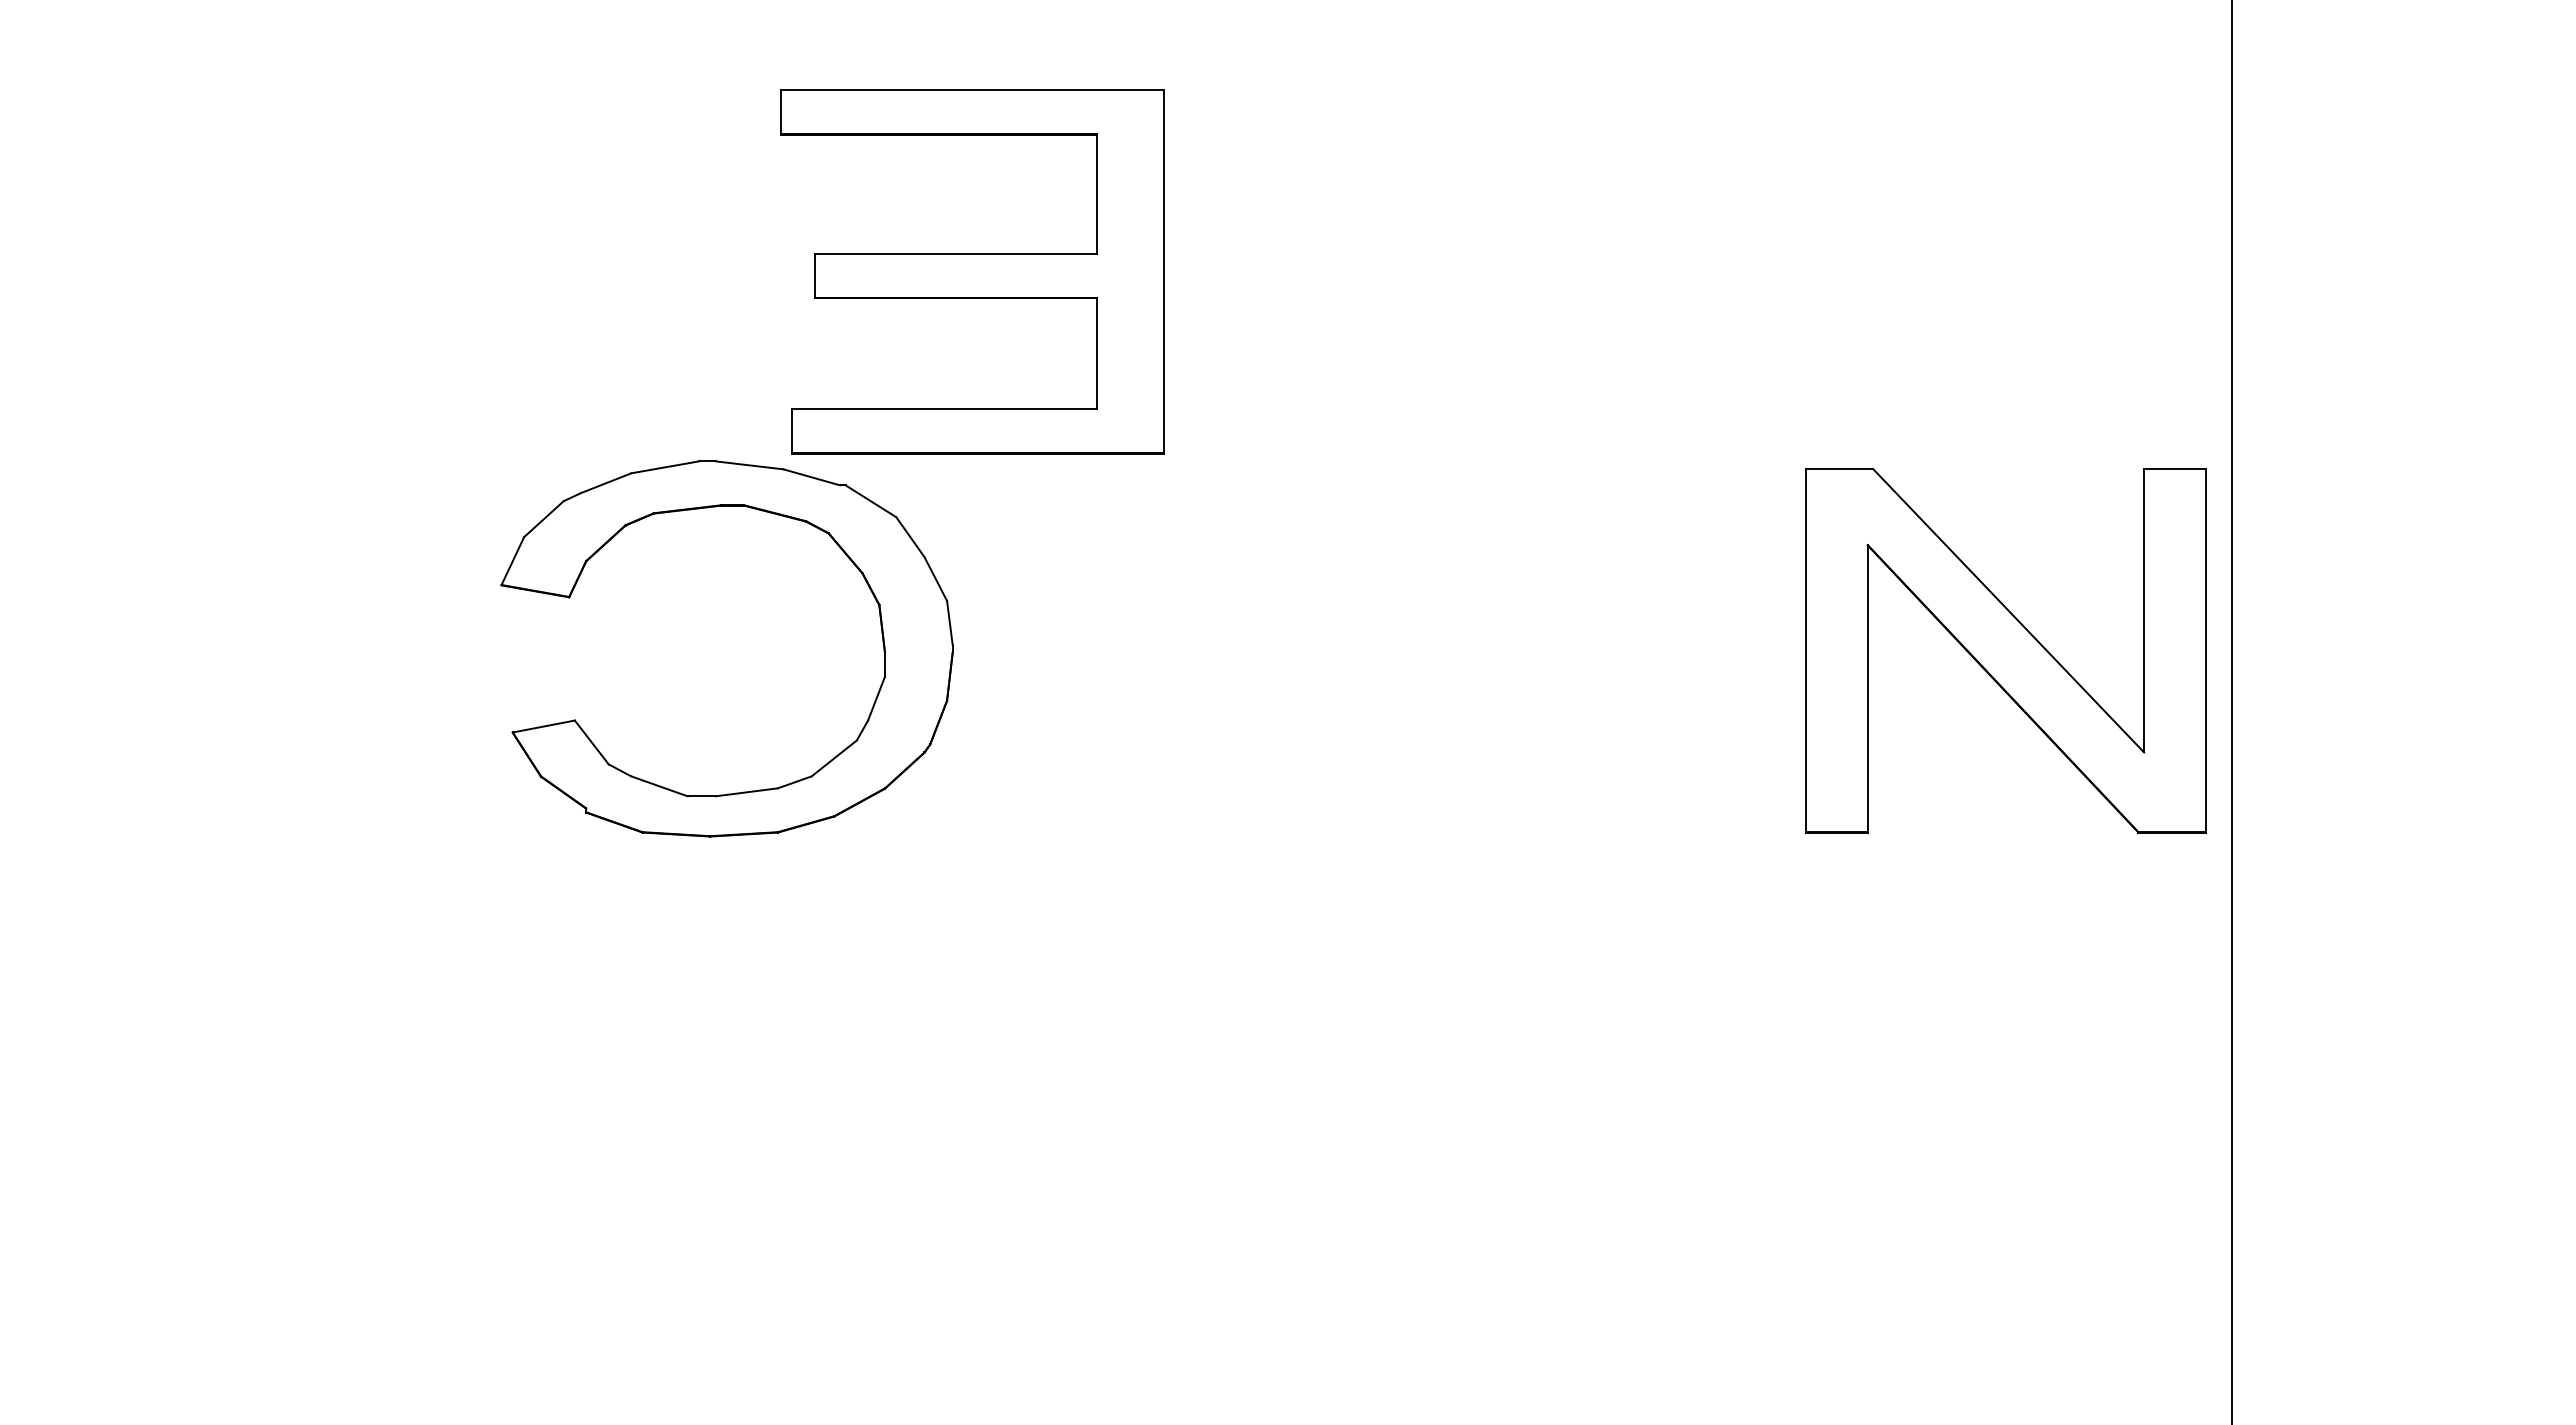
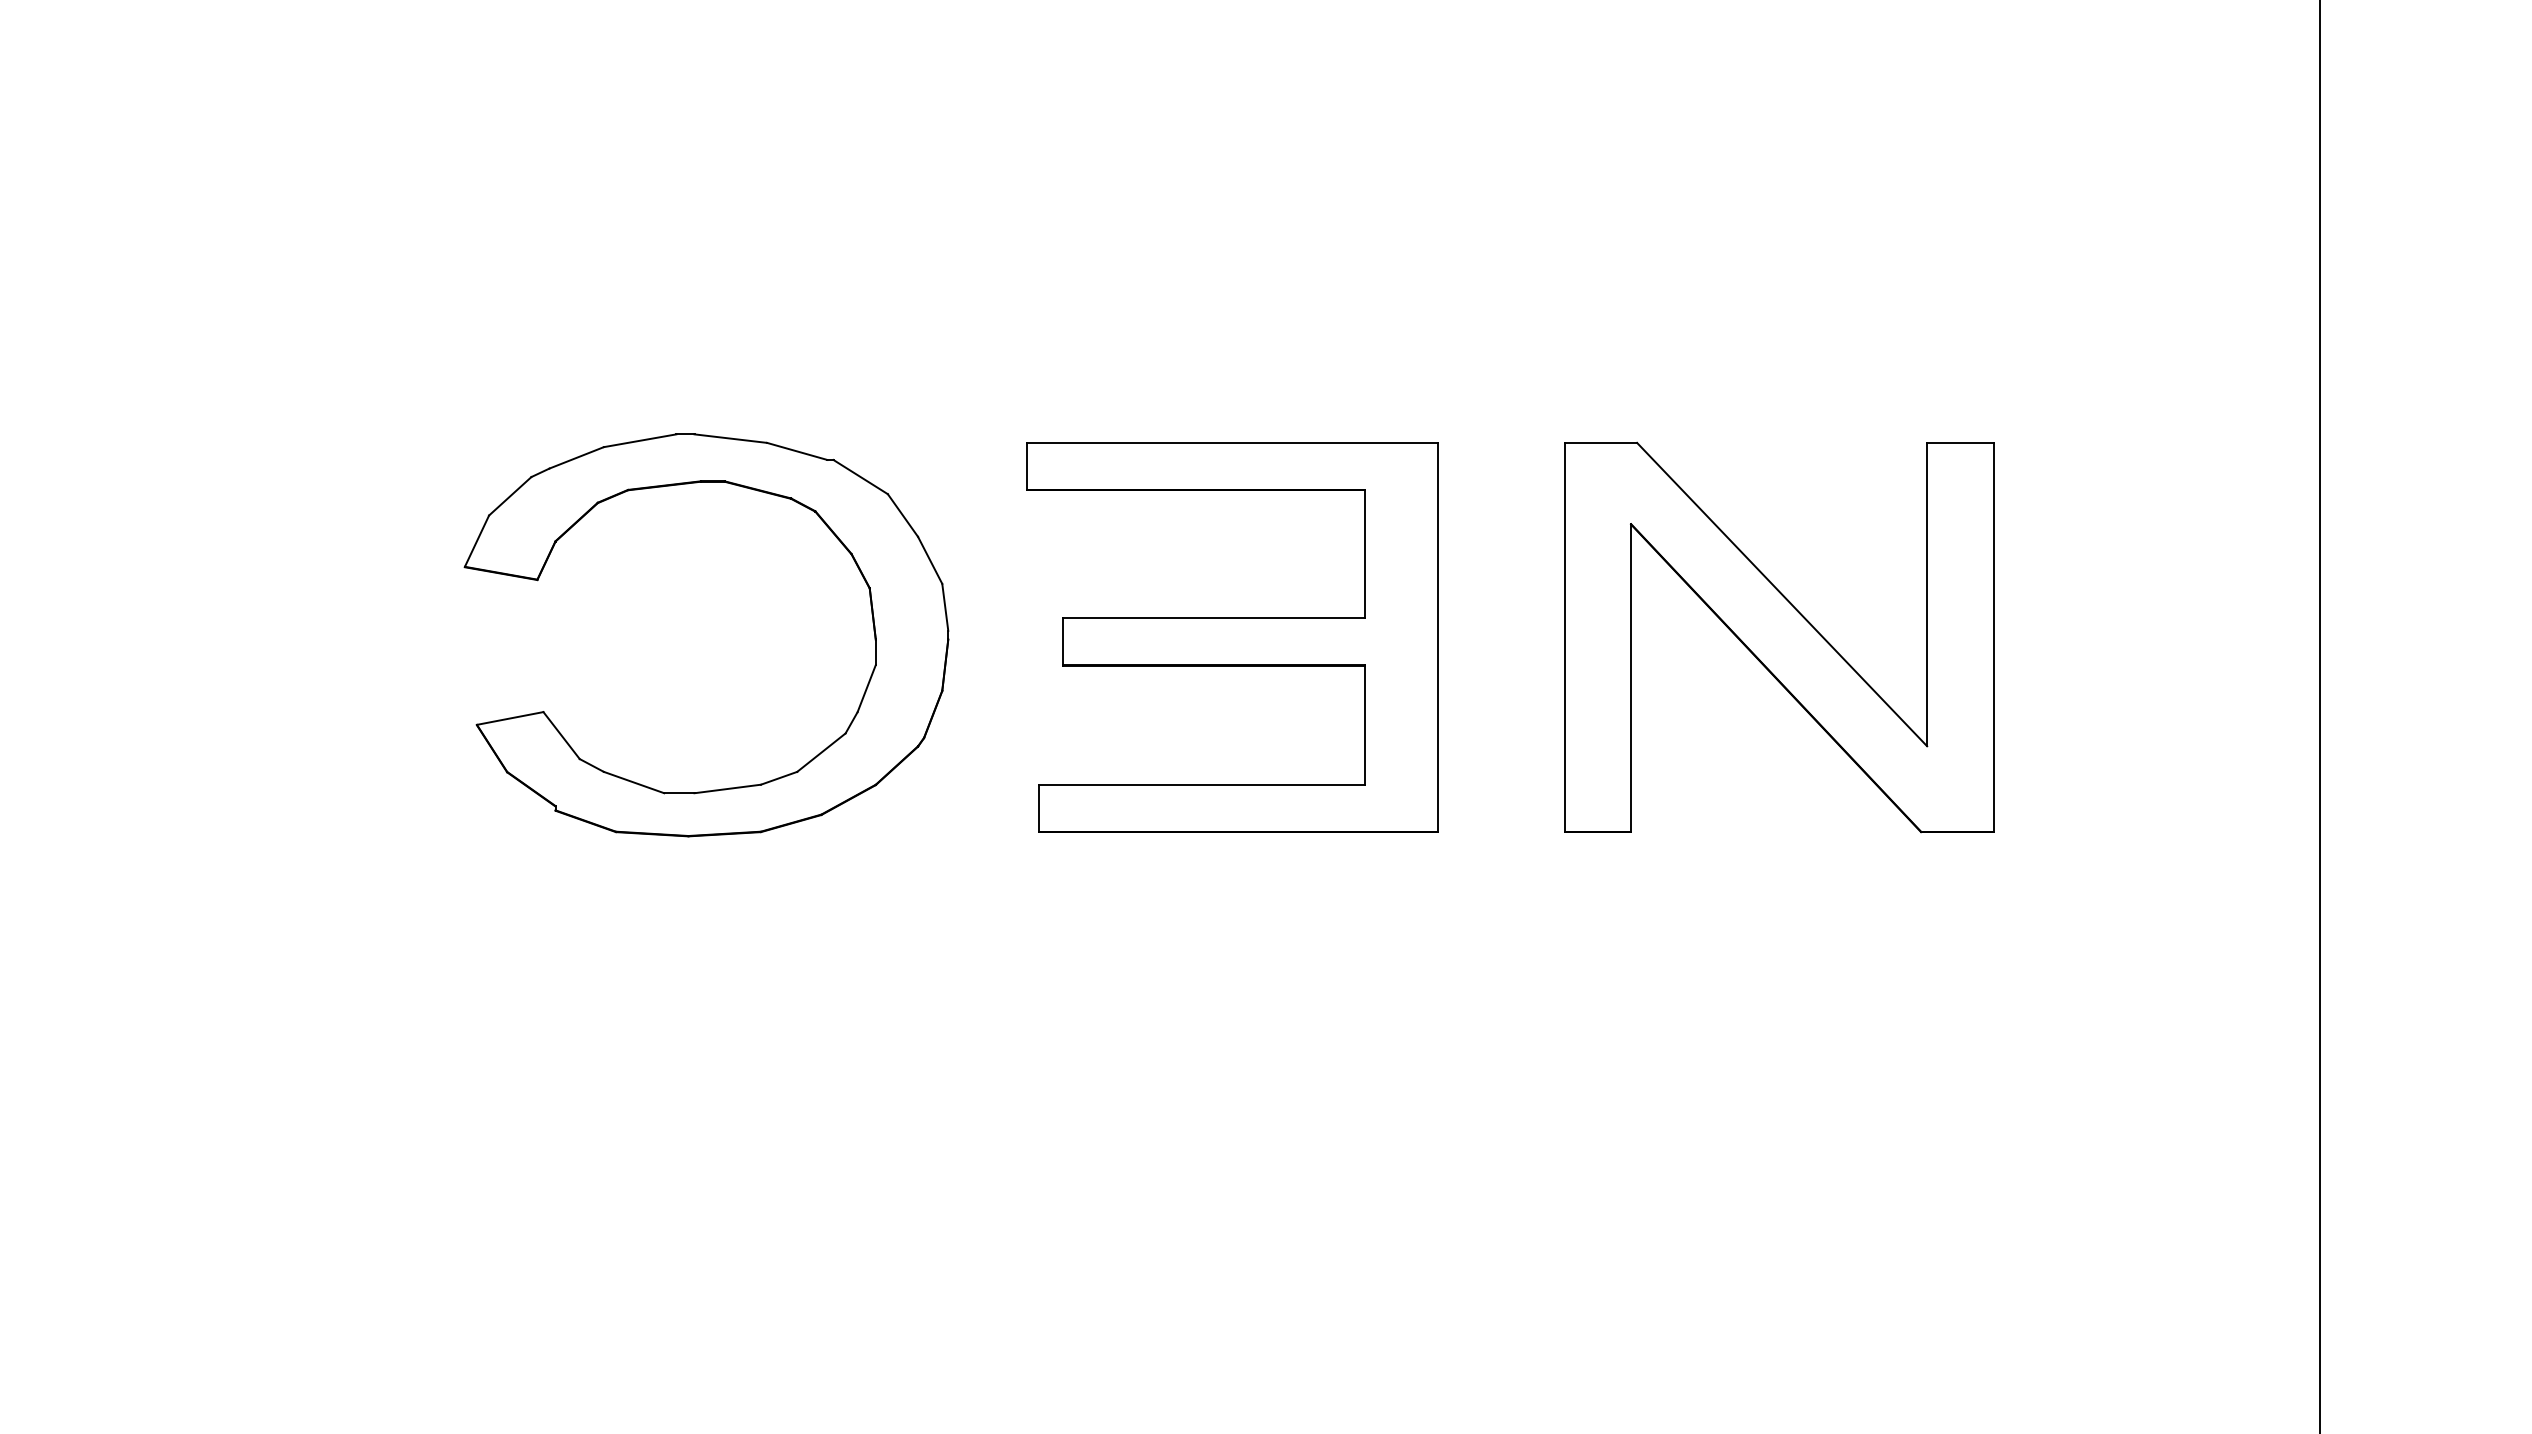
part: (972, 271) -> (1232, 637), moved
part: (2005, 650) -> (1778, 637), moved

